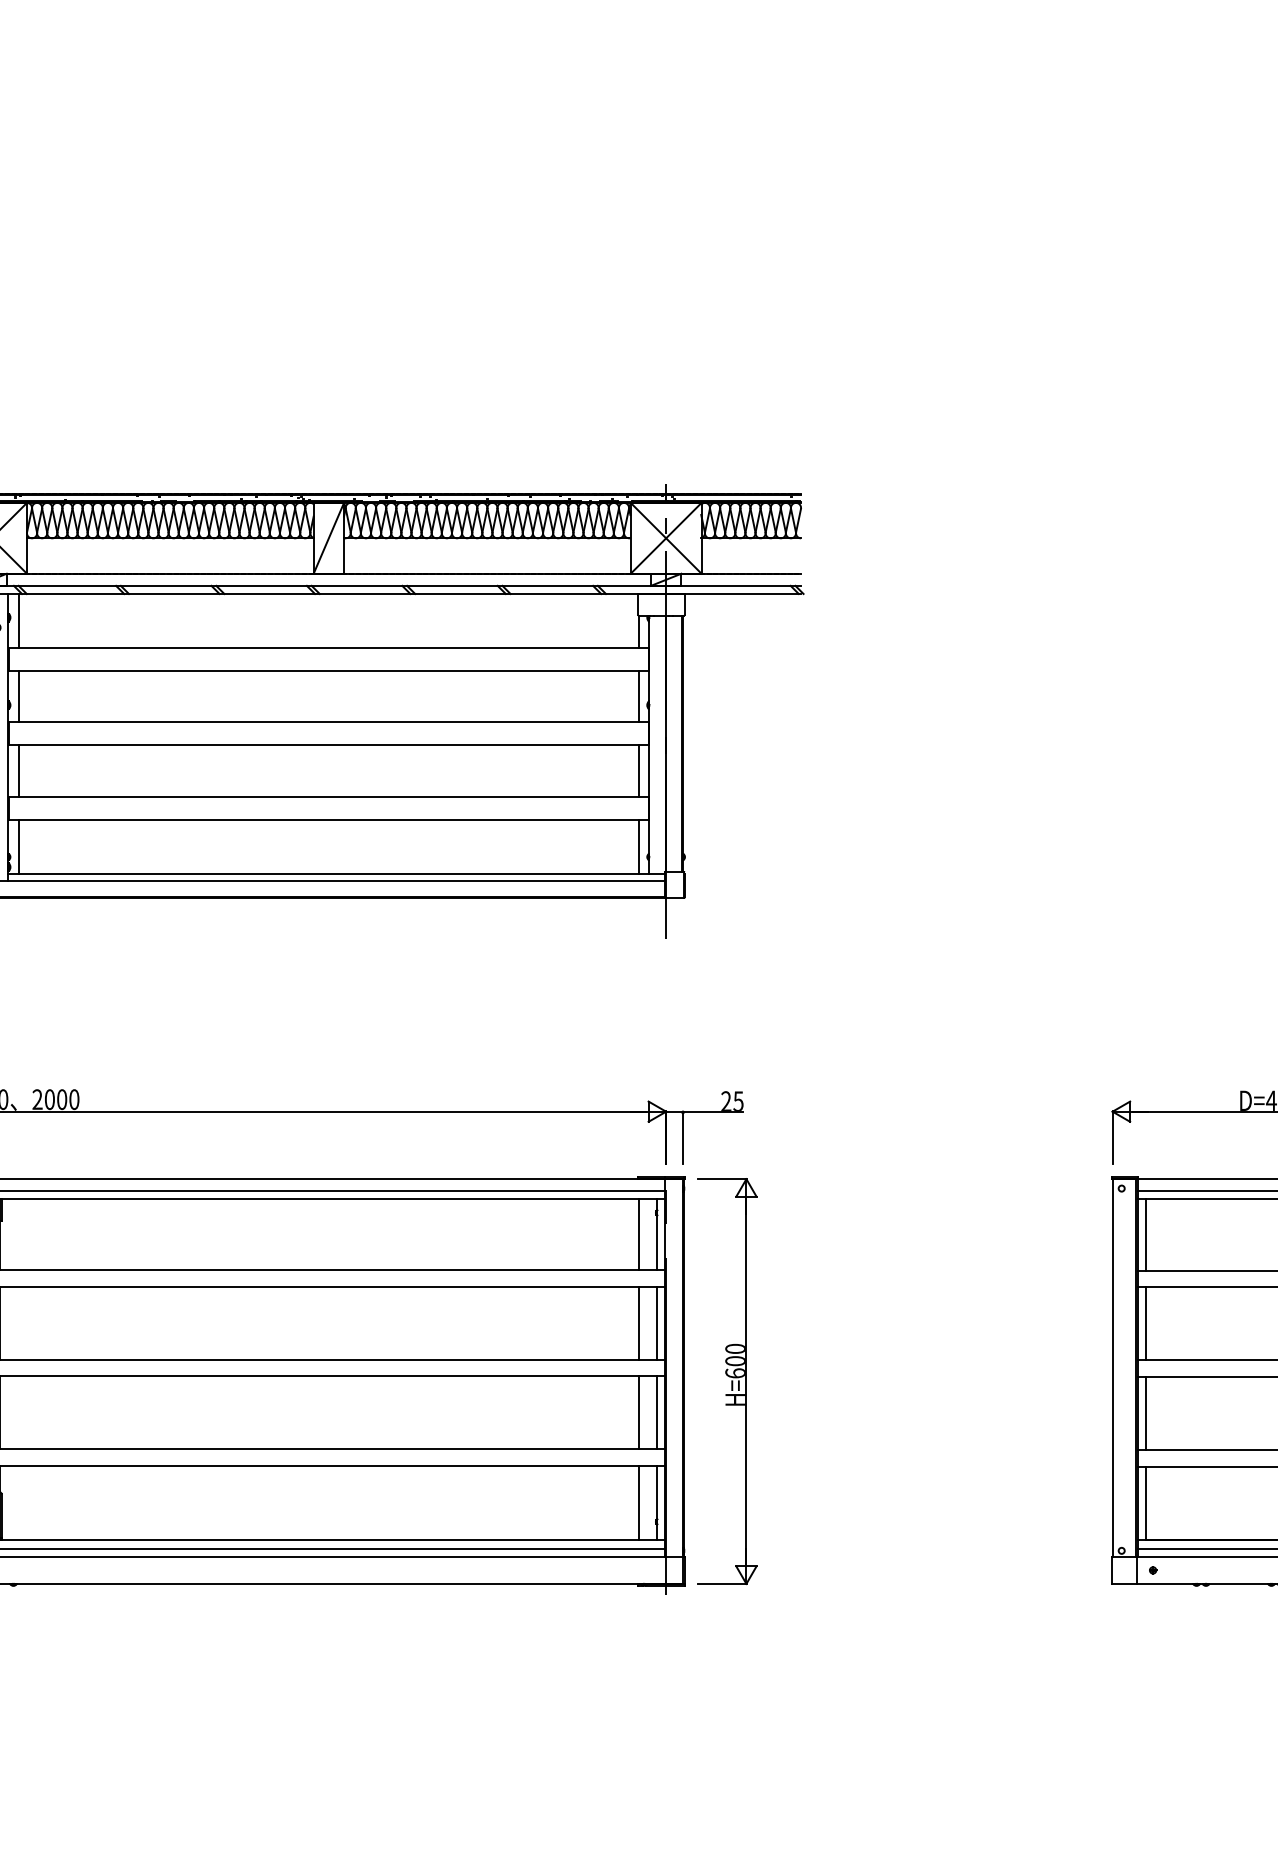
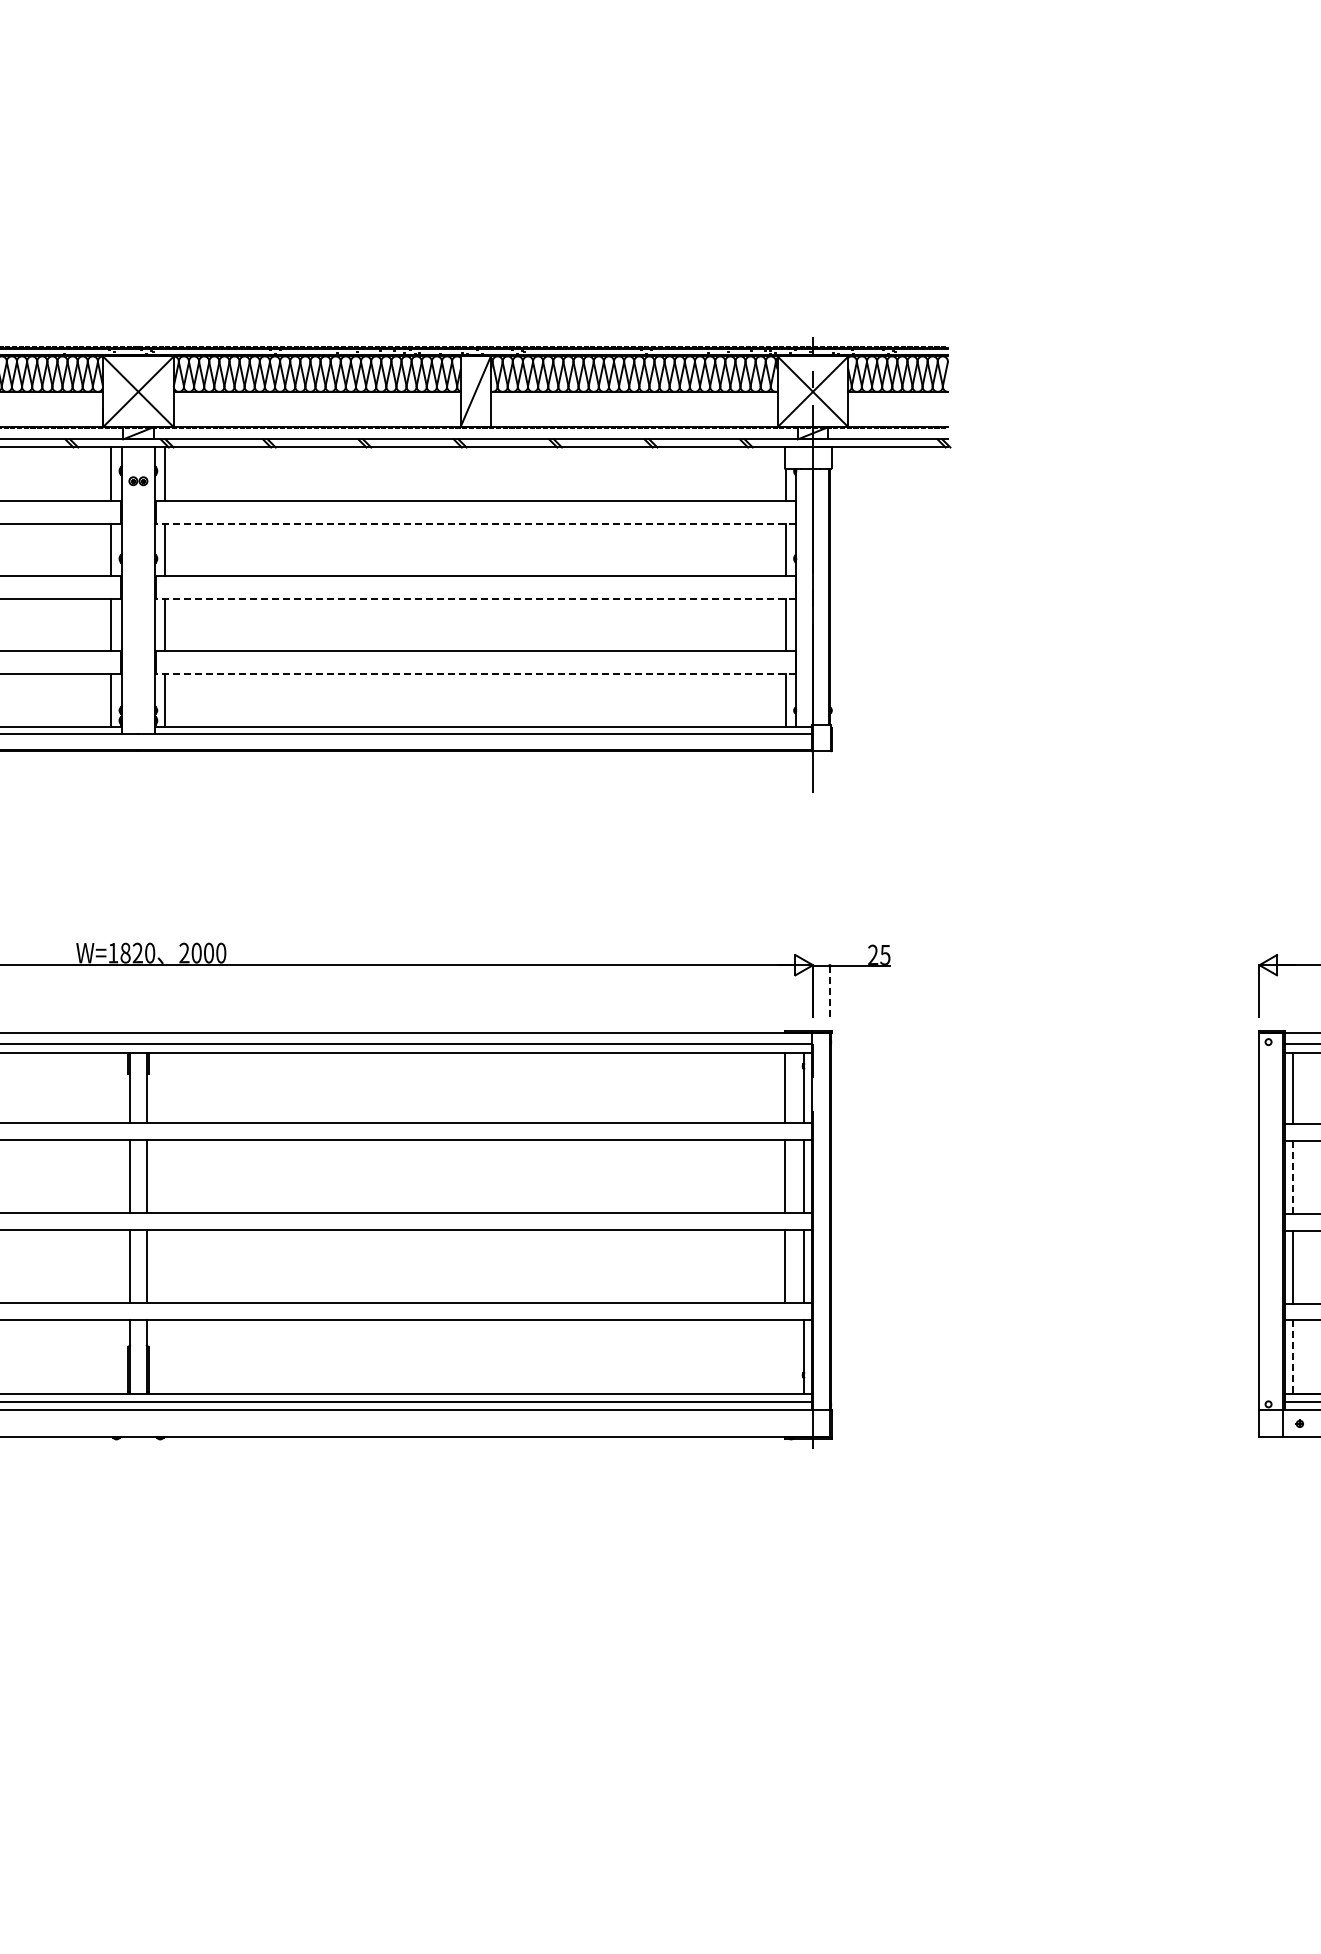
line: (328, 670) -> (475, 524), solid -> dashed
line: (328, 744) -> (475, 598), solid -> dashed
line: (328, 819) -> (475, 673), solid -> dashed
line: (682, 1136) -> (829, 990), solid -> dashed
line: (1145, 1323) -> (1292, 1177), solid -> dashed
part: (727, 1380) -> (874, 1234), removed
line: (638, 1502) -> (785, 1356), removed
line: (1145, 1502) -> (1292, 1356), solid -> dashed

